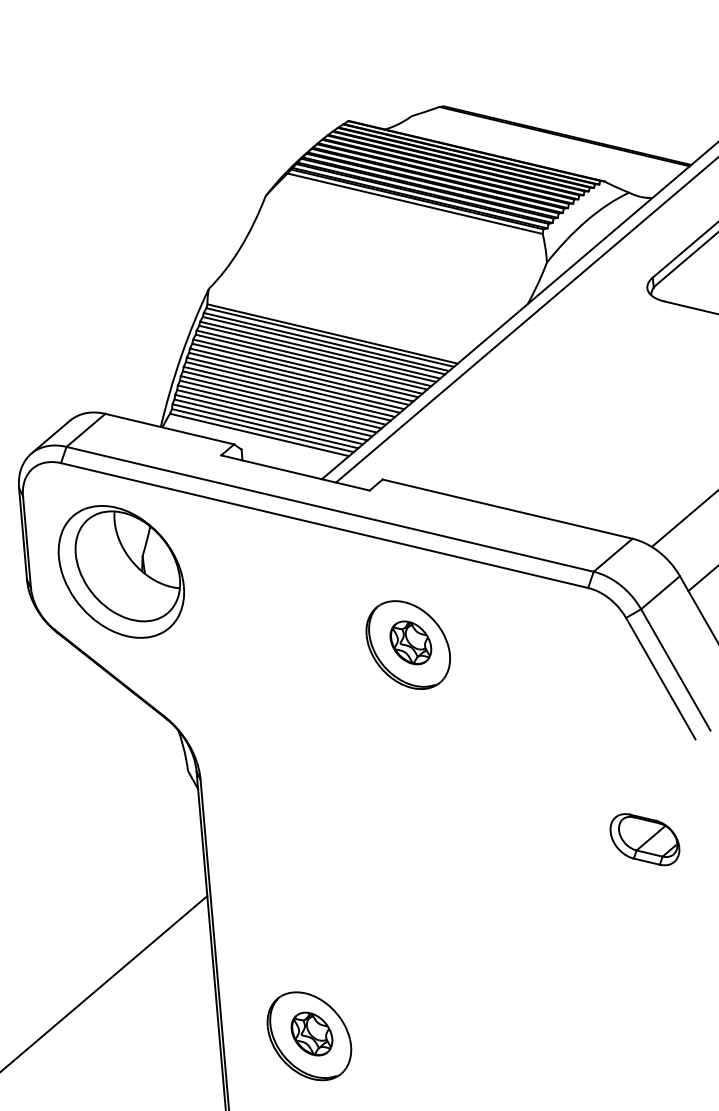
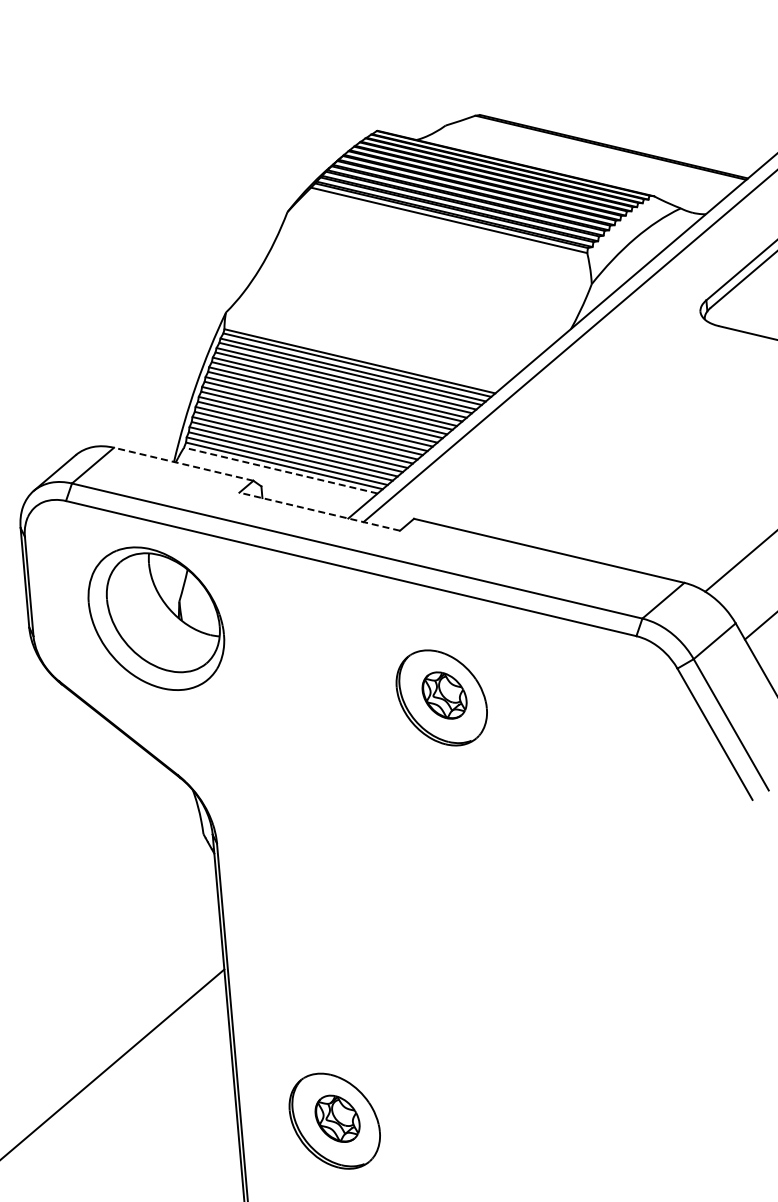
line: (169, 429) -> (183, 464), solid -> dashed
line: (259, 434) -> (280, 470), solid -> dashed
line: (295, 472) -> (319, 511), solid -> dashed
part: (121, 571) -> (156, 618), moved
part: (644, 839) -> (697, 908), removed

